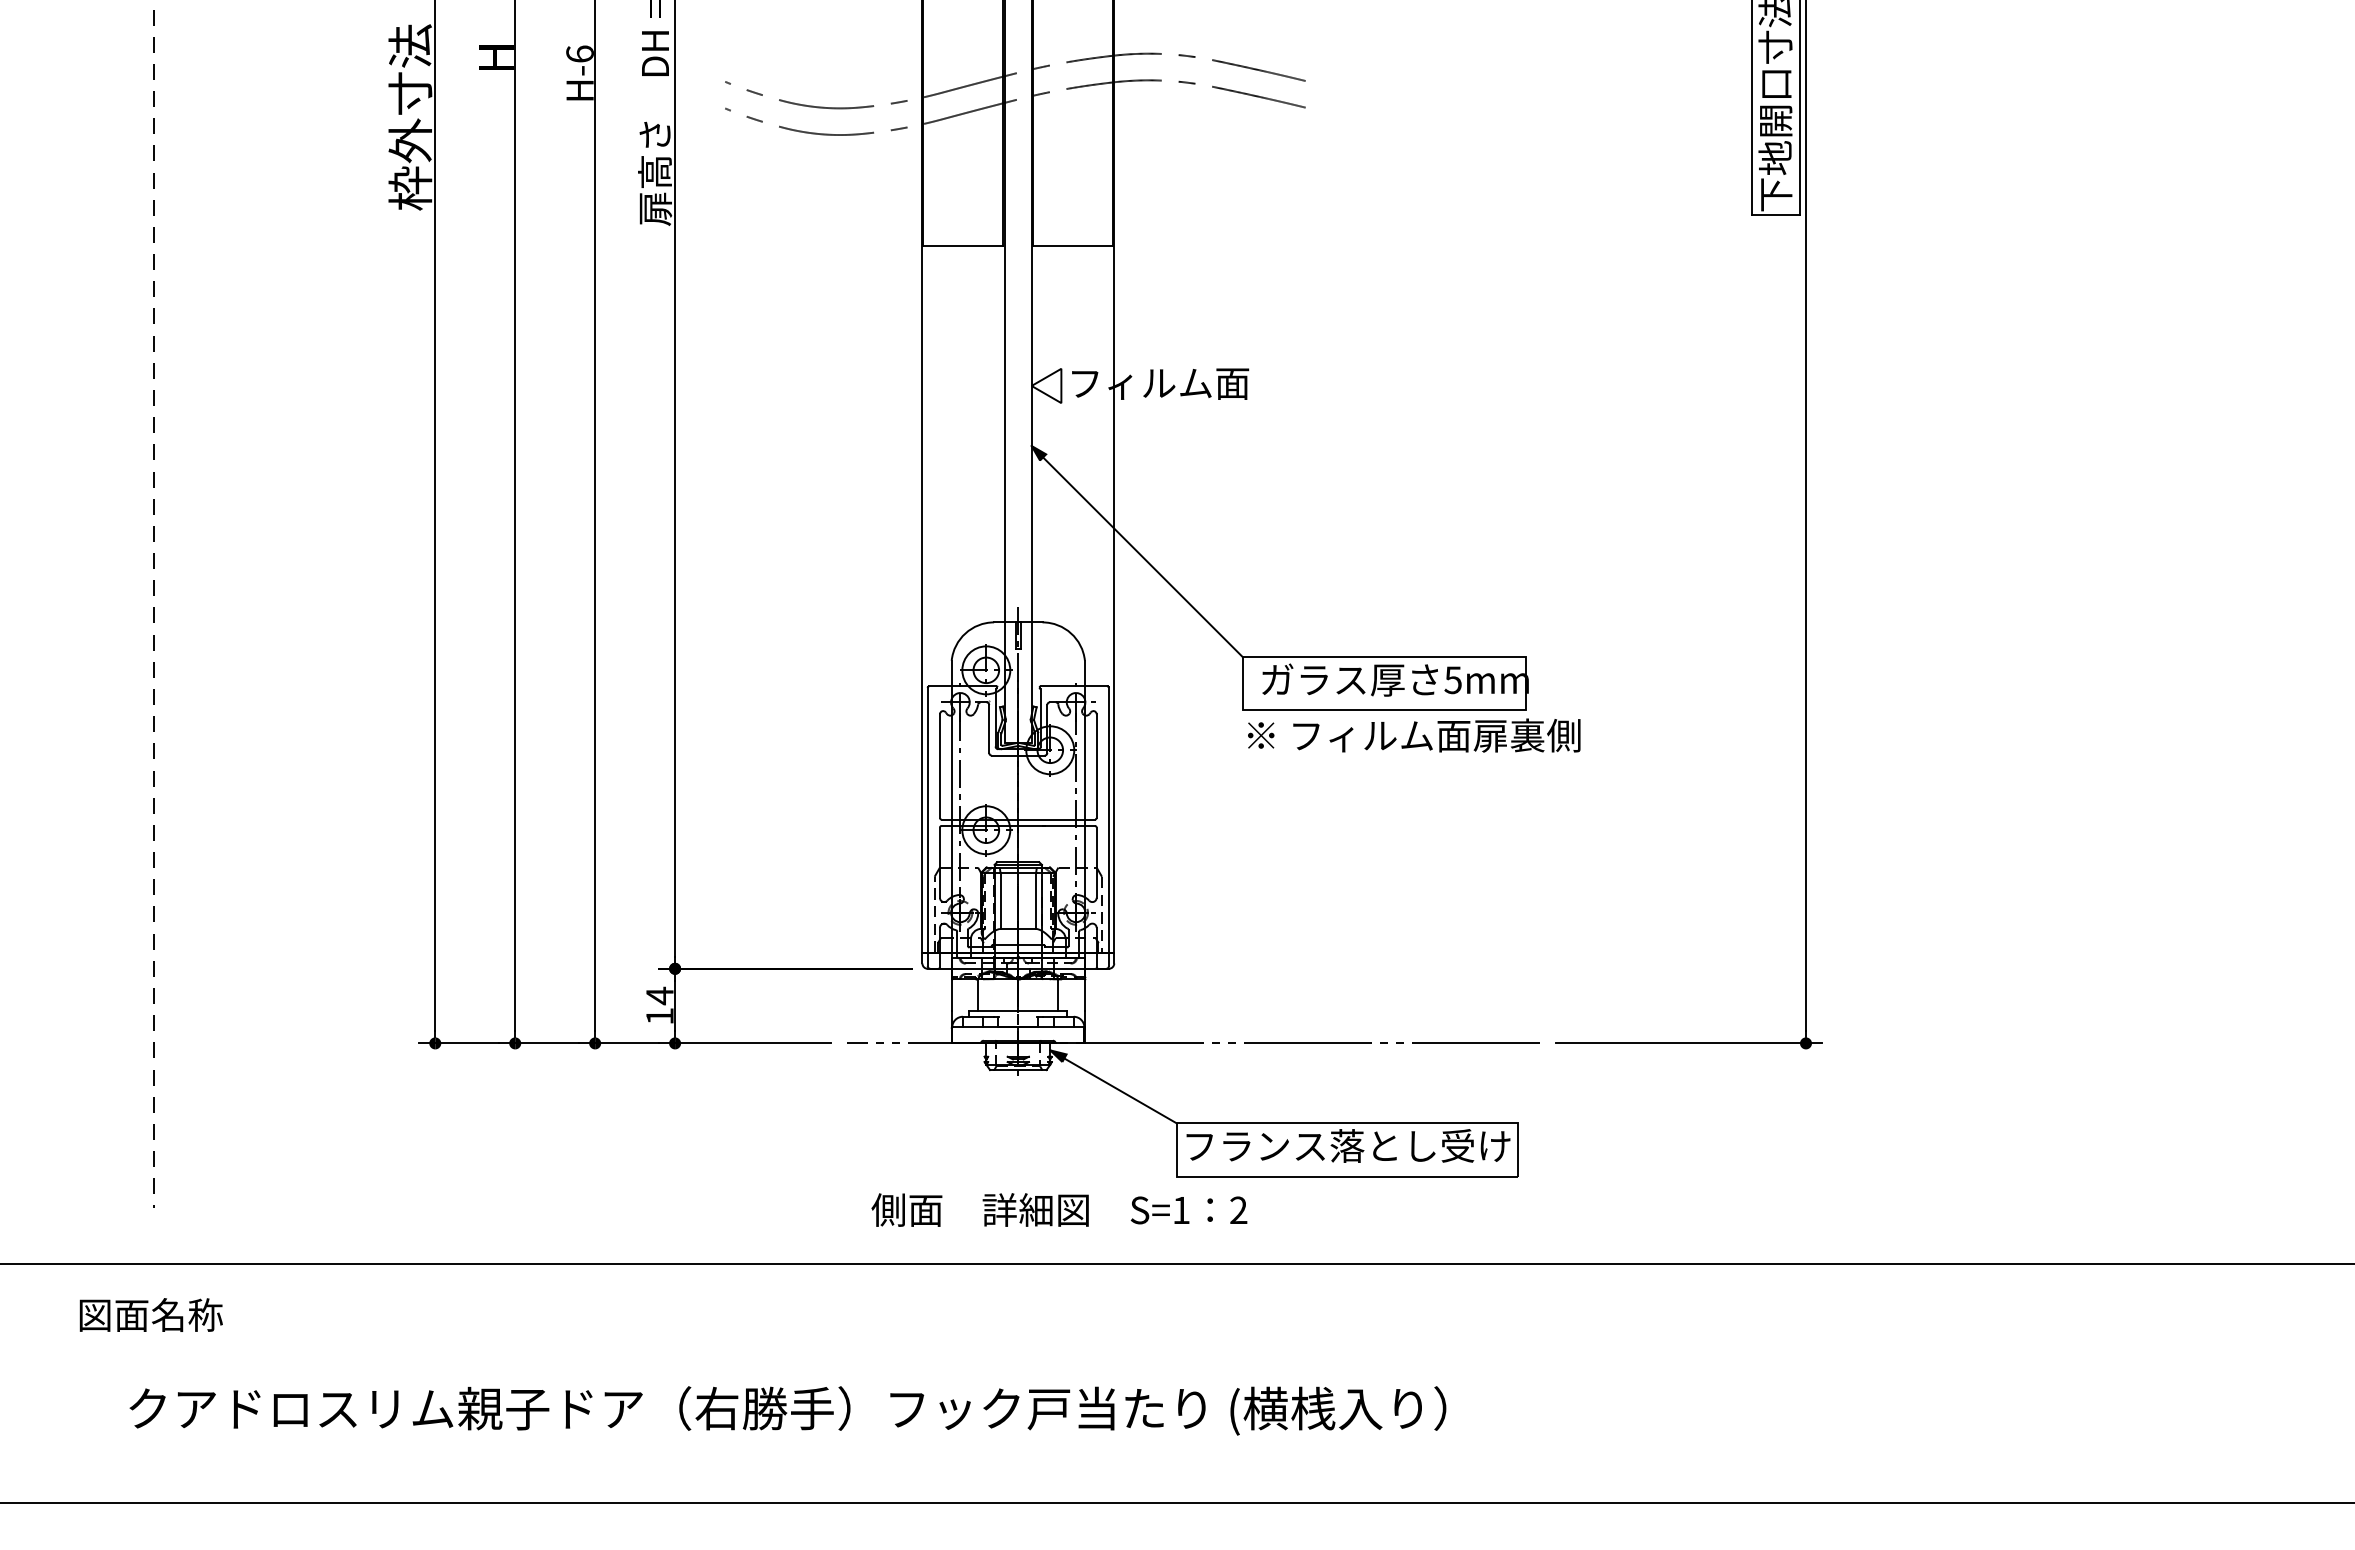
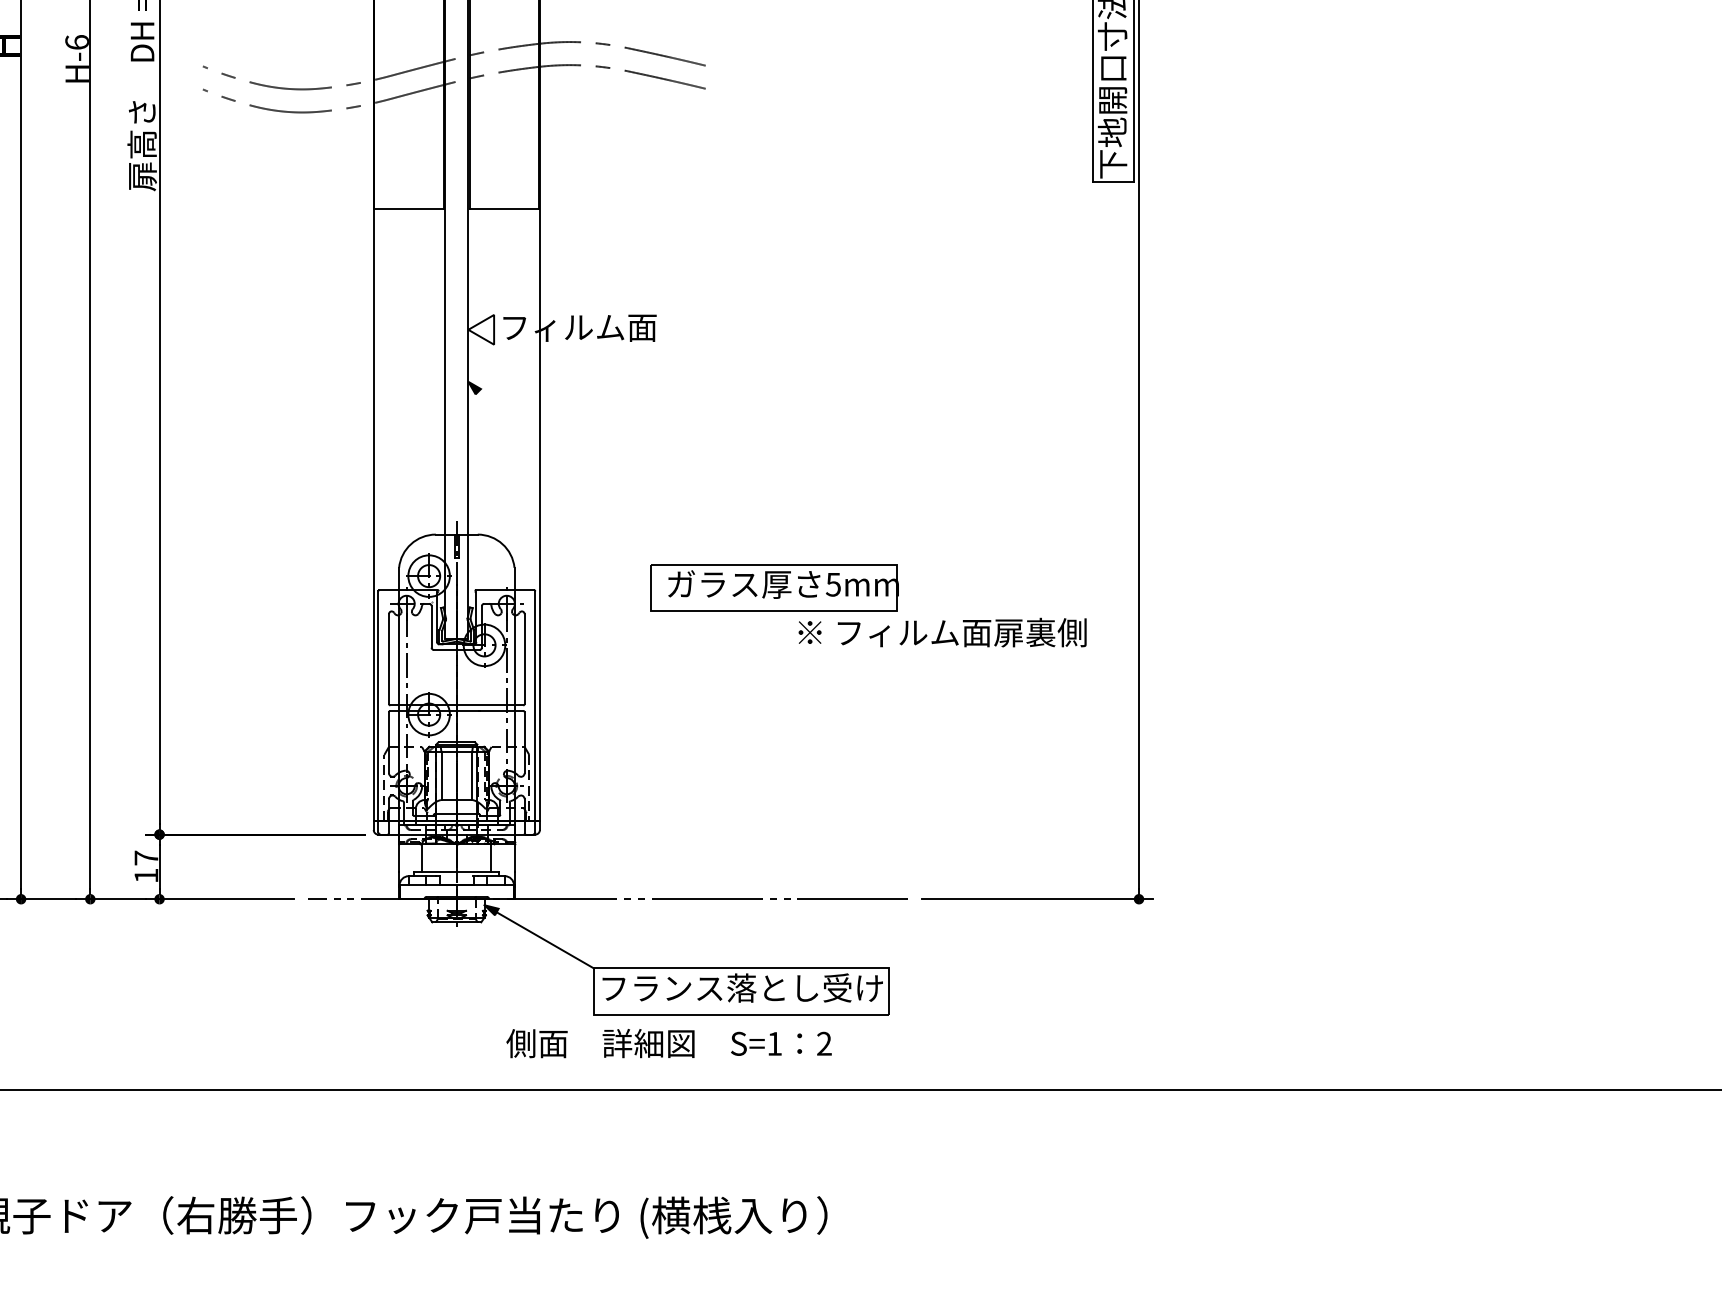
line: (1136, 551) -> (559, 473), removed
text: (1414, 735) -> (942, 632), moved
text: (659, 995) -> (146, 857), 14 -> 17
text: (1059, 1209) -> (669, 1043), moved

